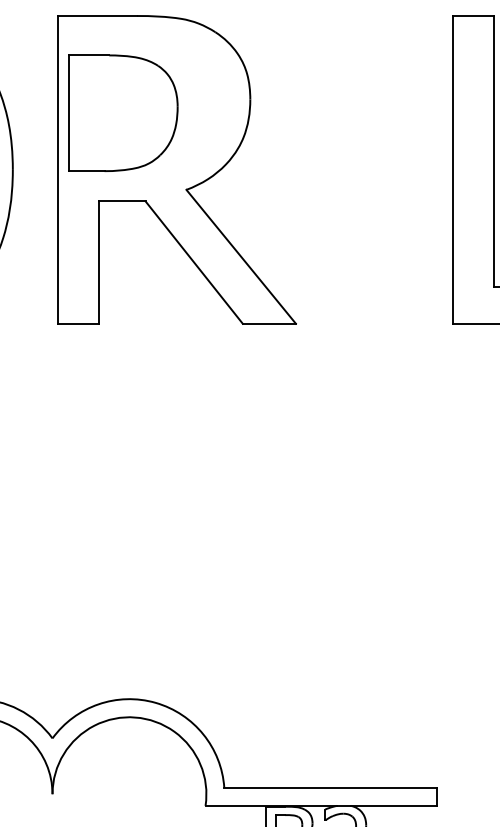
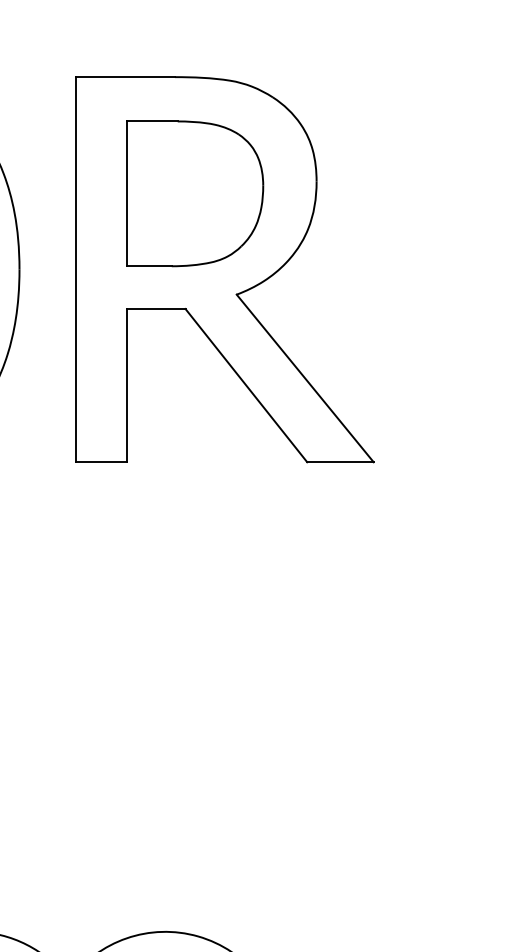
part: (123, 112) -> (195, 192), moved

